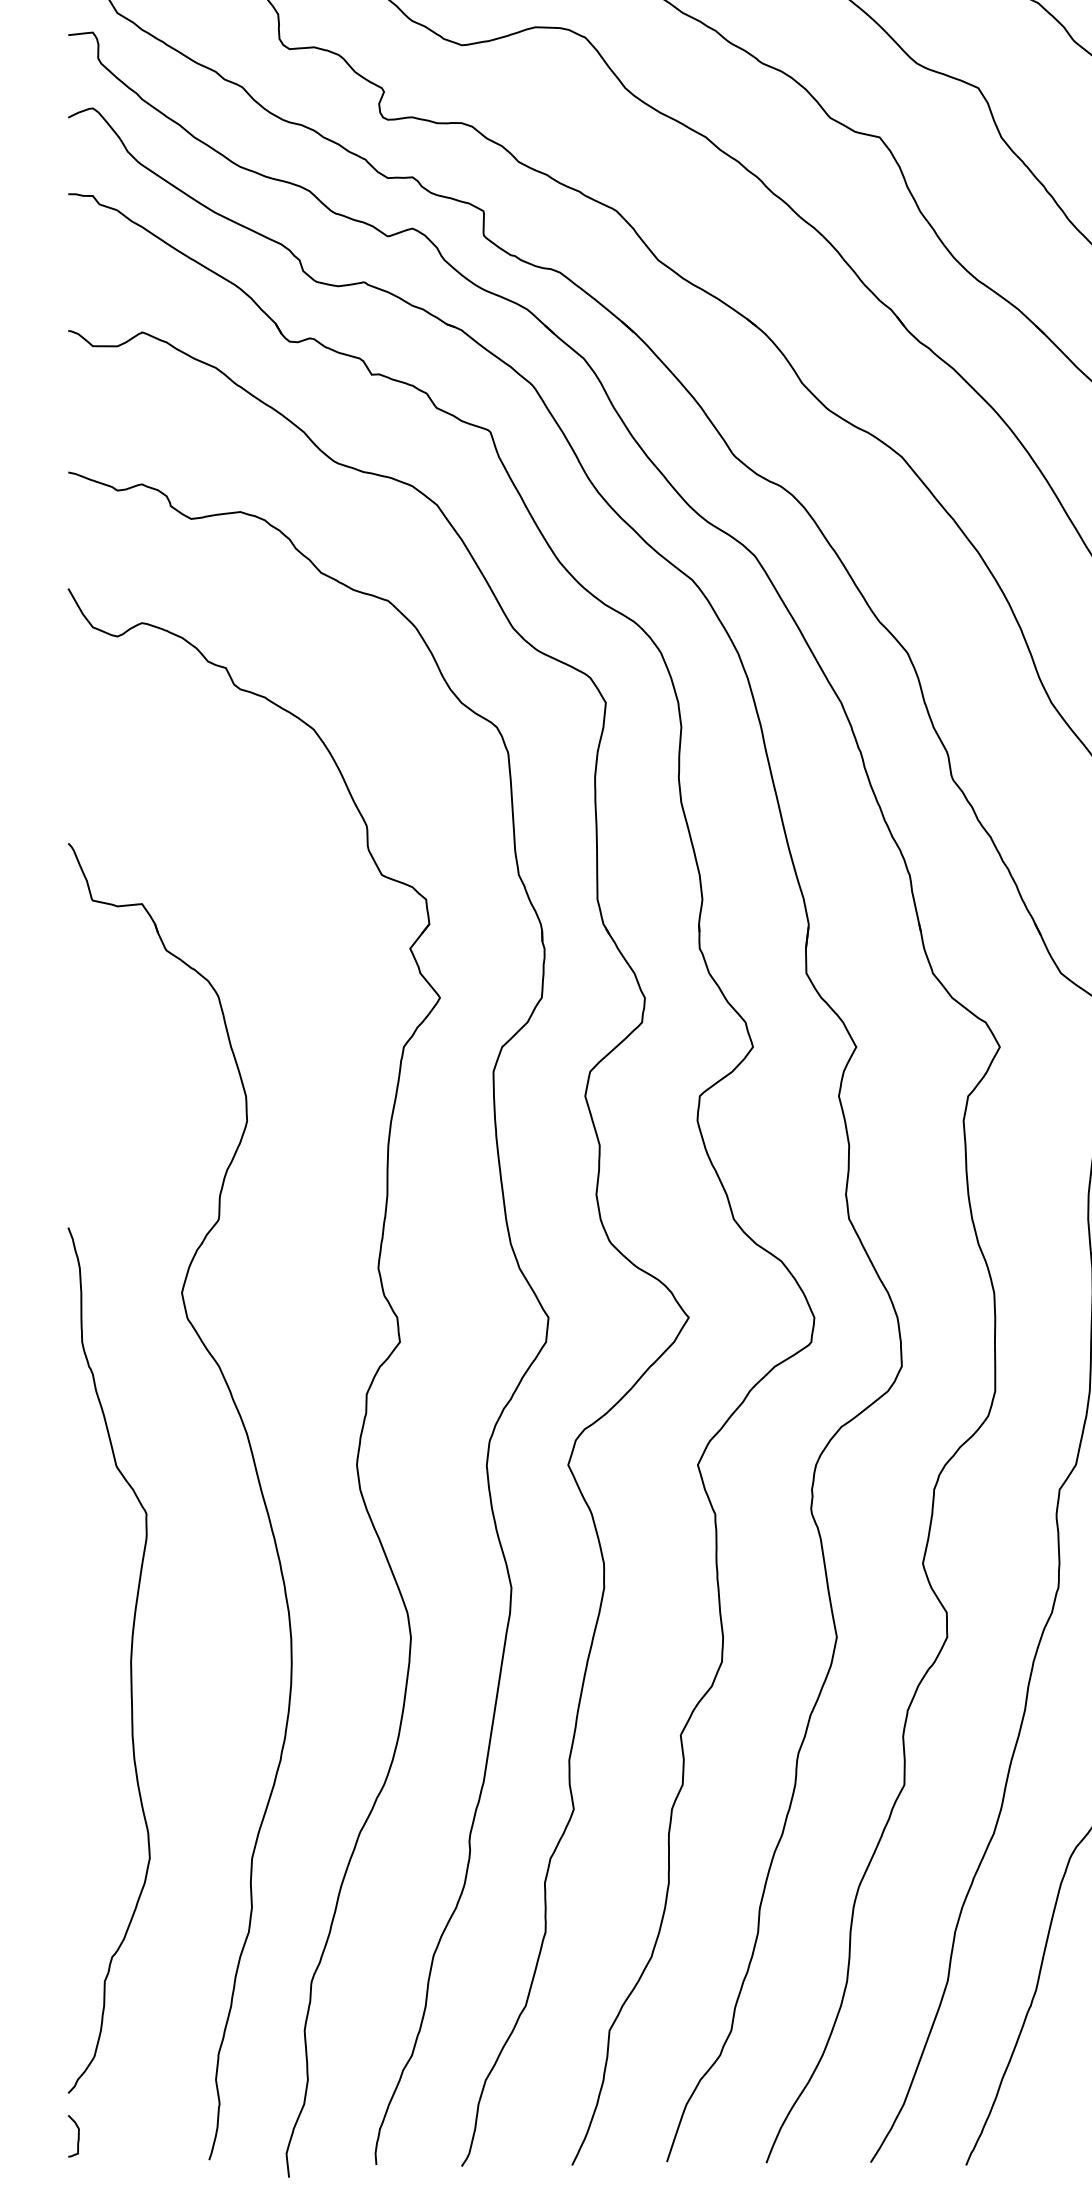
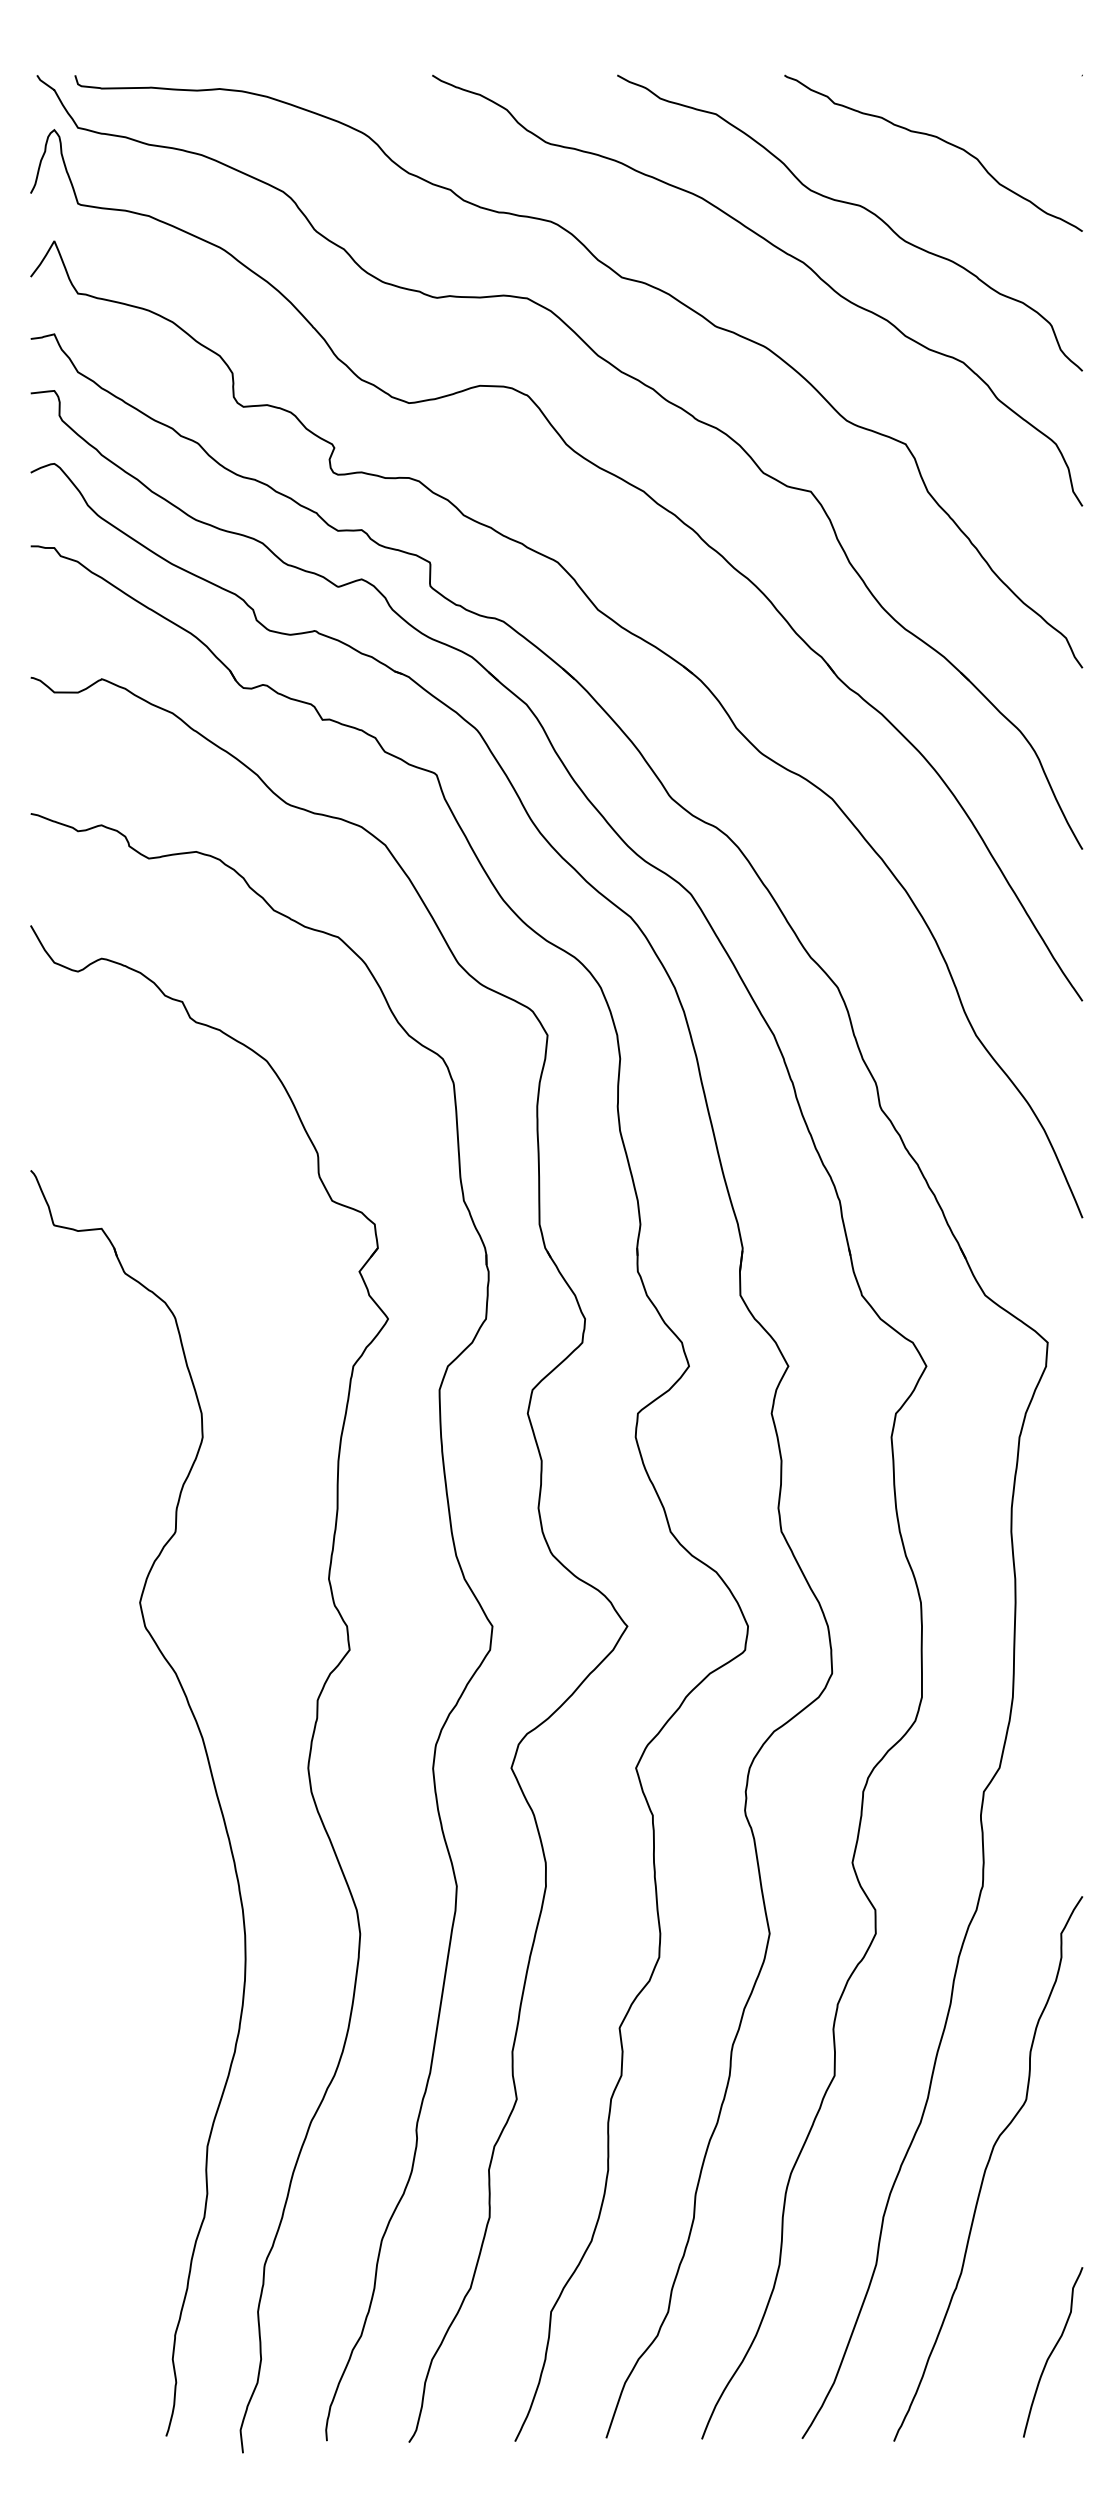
curve: (130, 1659) -> (90, 1955), removed
curve: (77, 2137) -> (39, 2414), removed

